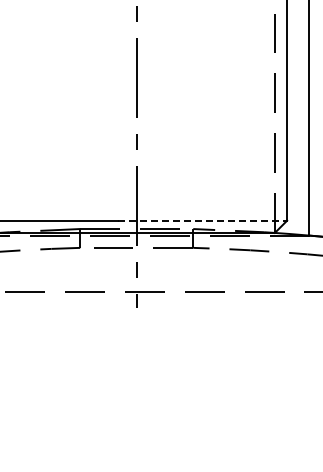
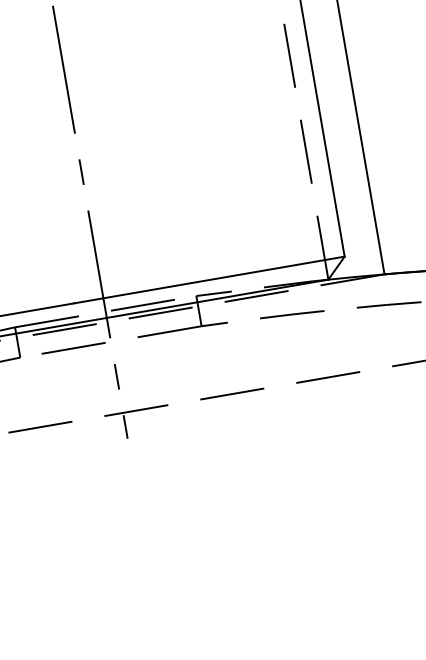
line: (203, 220) -> (210, 279), dashed -> solid

